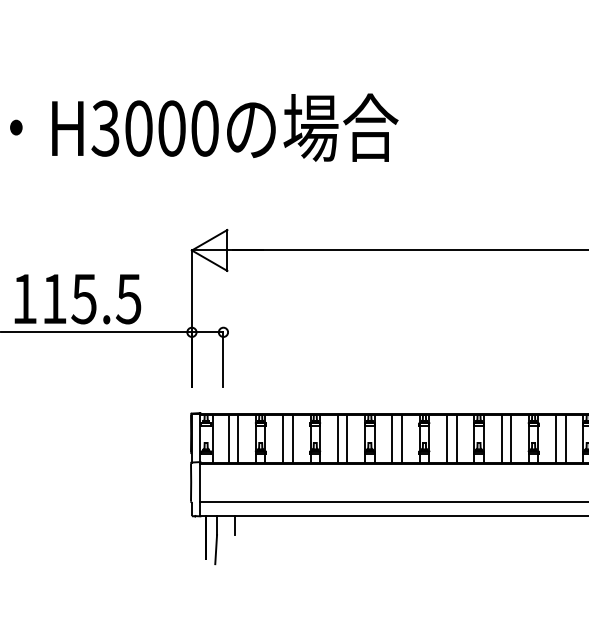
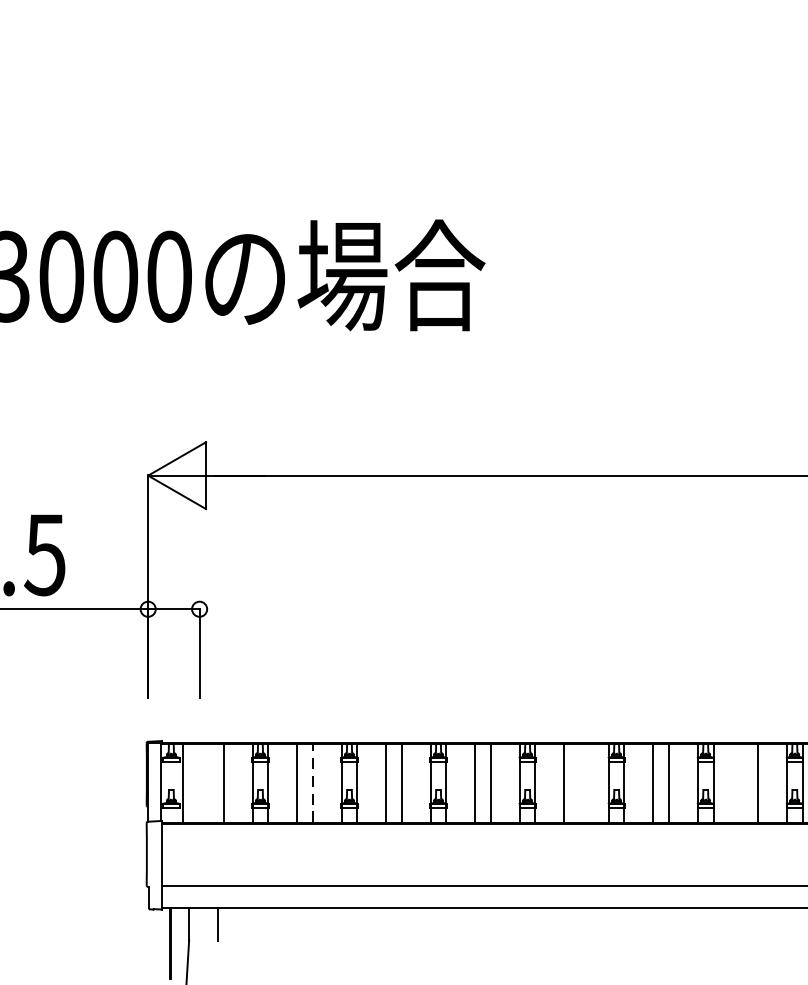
line: (292, 438) -> (312, 782), solid -> dashed
line: (228, 439) -> (207, 784), removed
line: (456, 439) -> (579, 784), removed
line: (556, 439) -> (743, 784), removed

